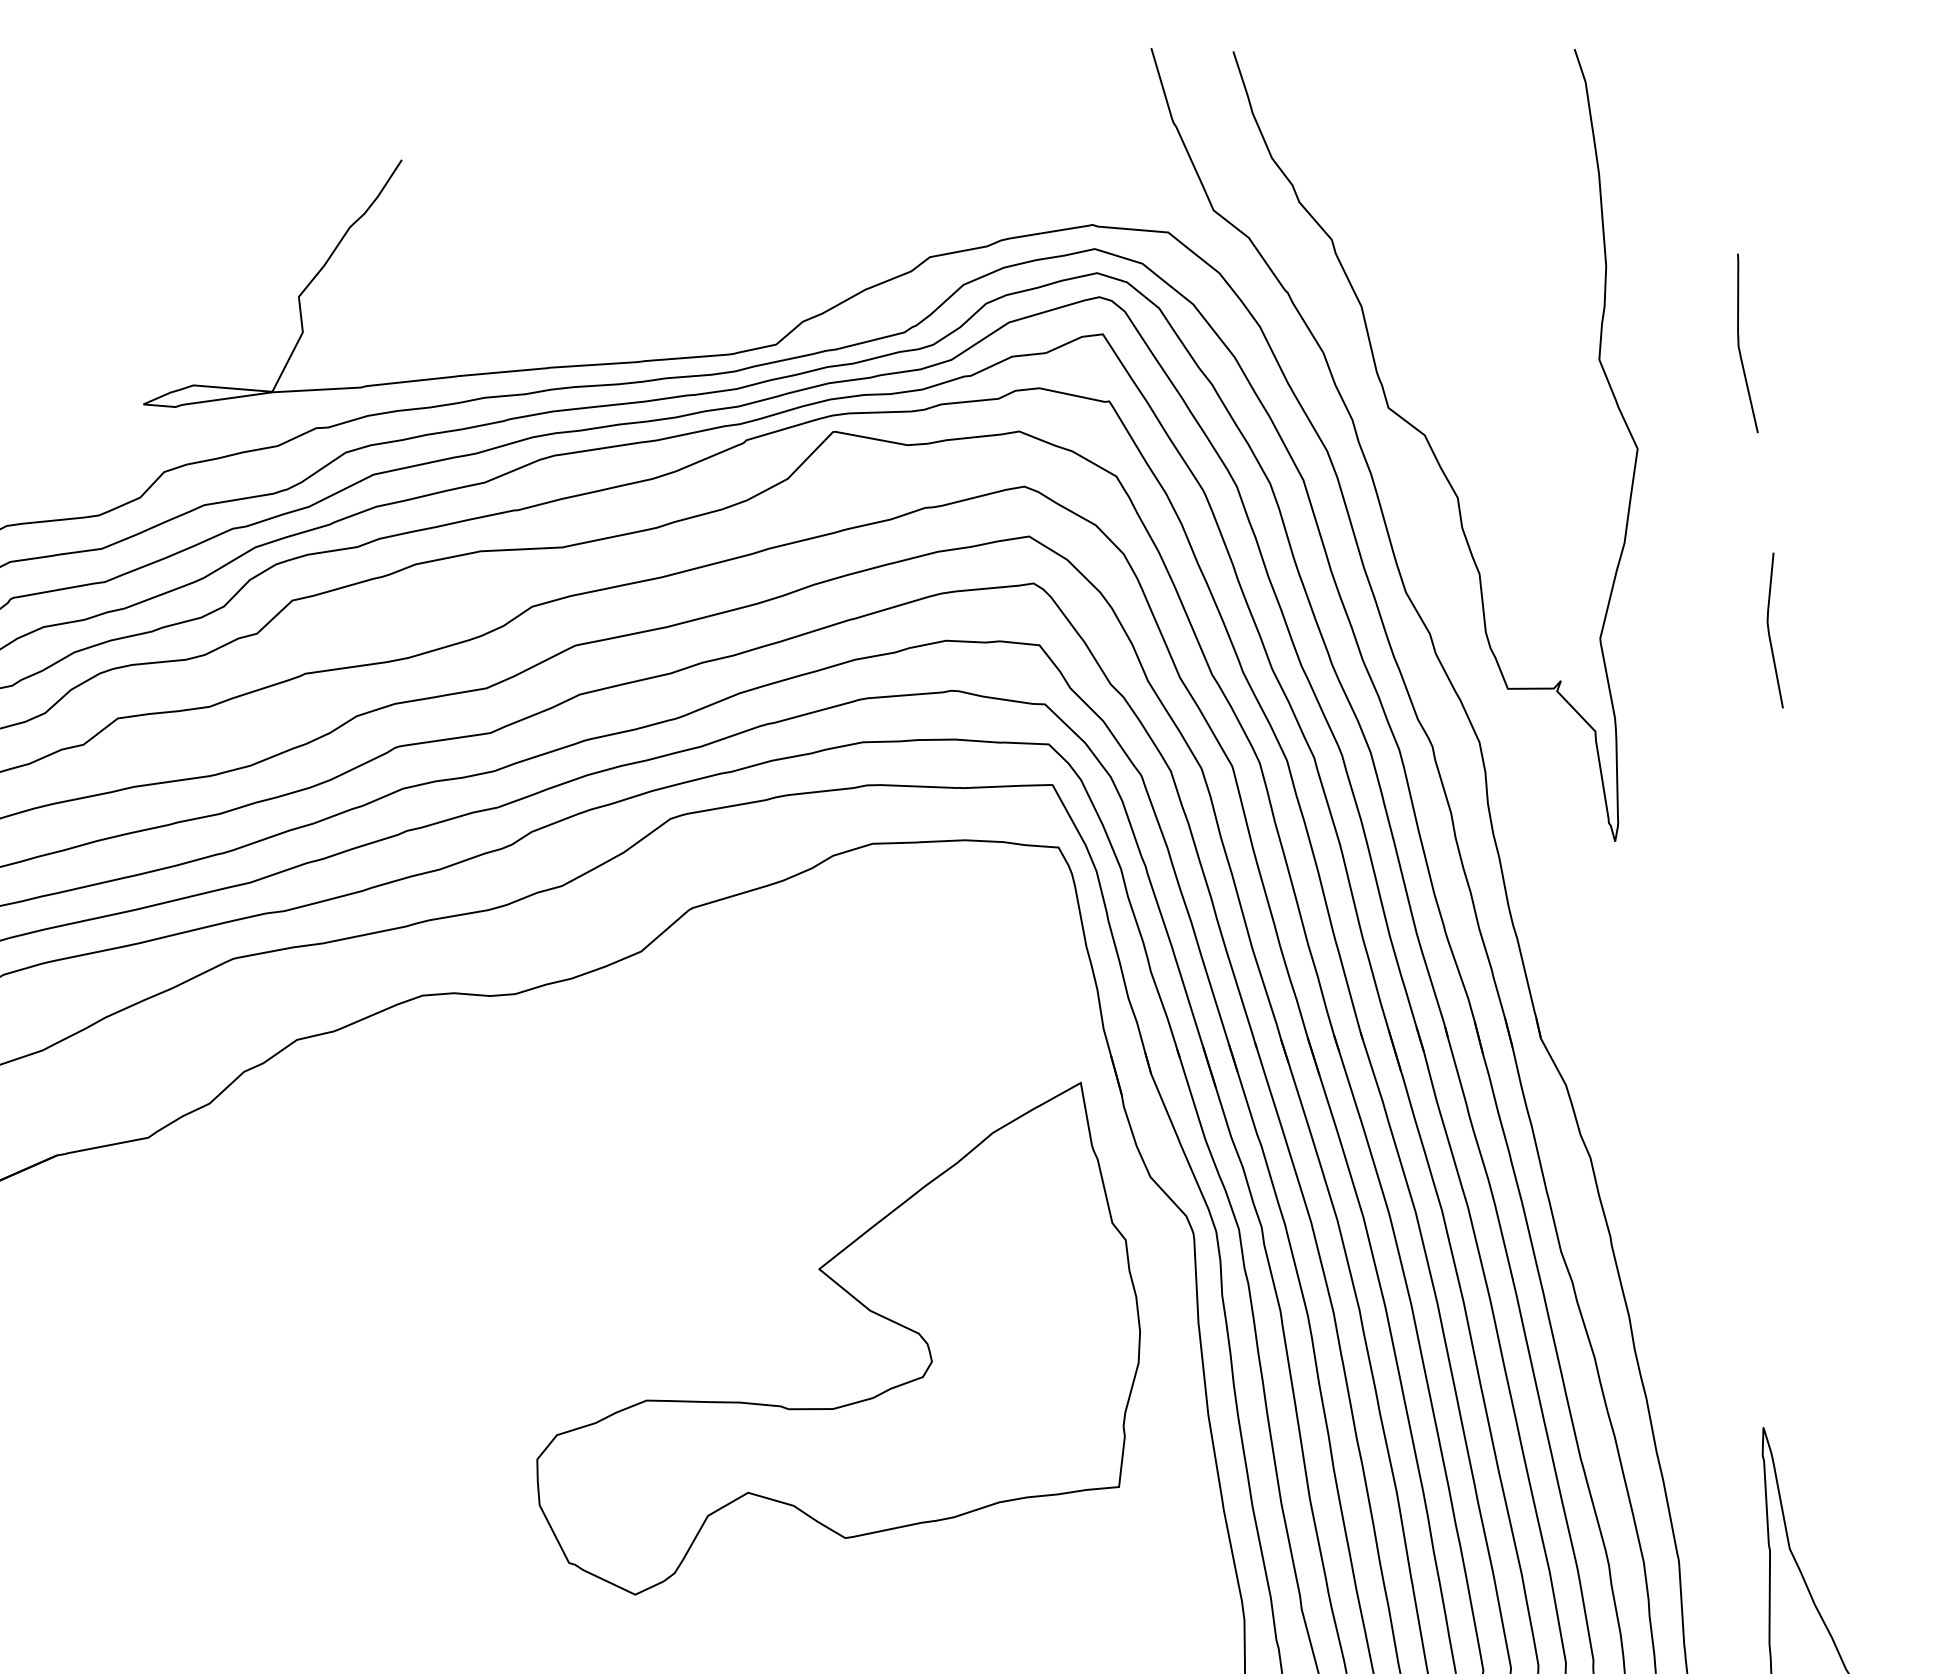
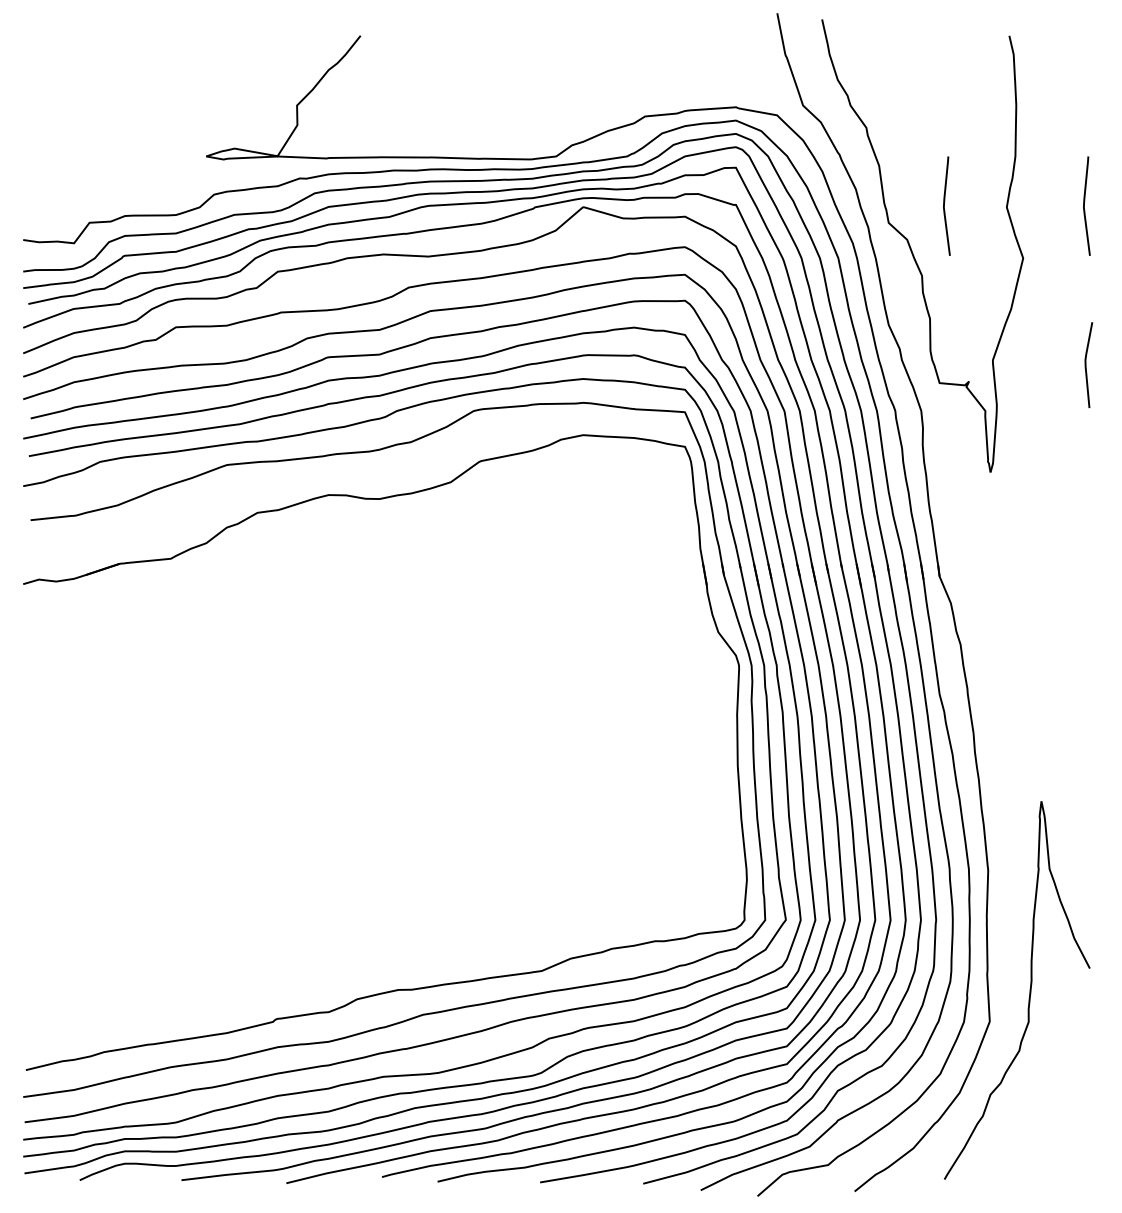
curve: (1486, 366) -> (944, 205), added
part: (860, 1305) -> (552, 687), removed

